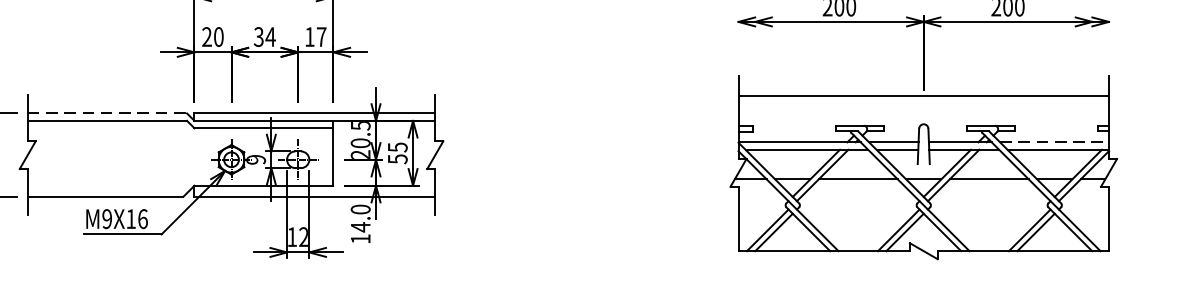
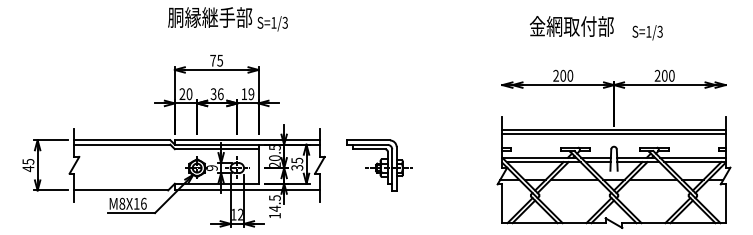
text: (270, 37) -> (220, 94), 34 -> 36
text: (321, 37) -> (251, 94), 17 -> 19
line: (922, 103) -> (613, 134), added
line: (107, 113) -> (122, 140), dashed -> solid
line: (1054, 142) -> (692, 157), dashed -> solid
part: (534, 155) -> (379, 165), added
text: (396, 158) -> (296, 167), 55 -> 35
text: (359, 210) -> (274, 198), 14.0 -> 14.5
text: (107, 218) -> (122, 203), M9X16 -> M8X16

